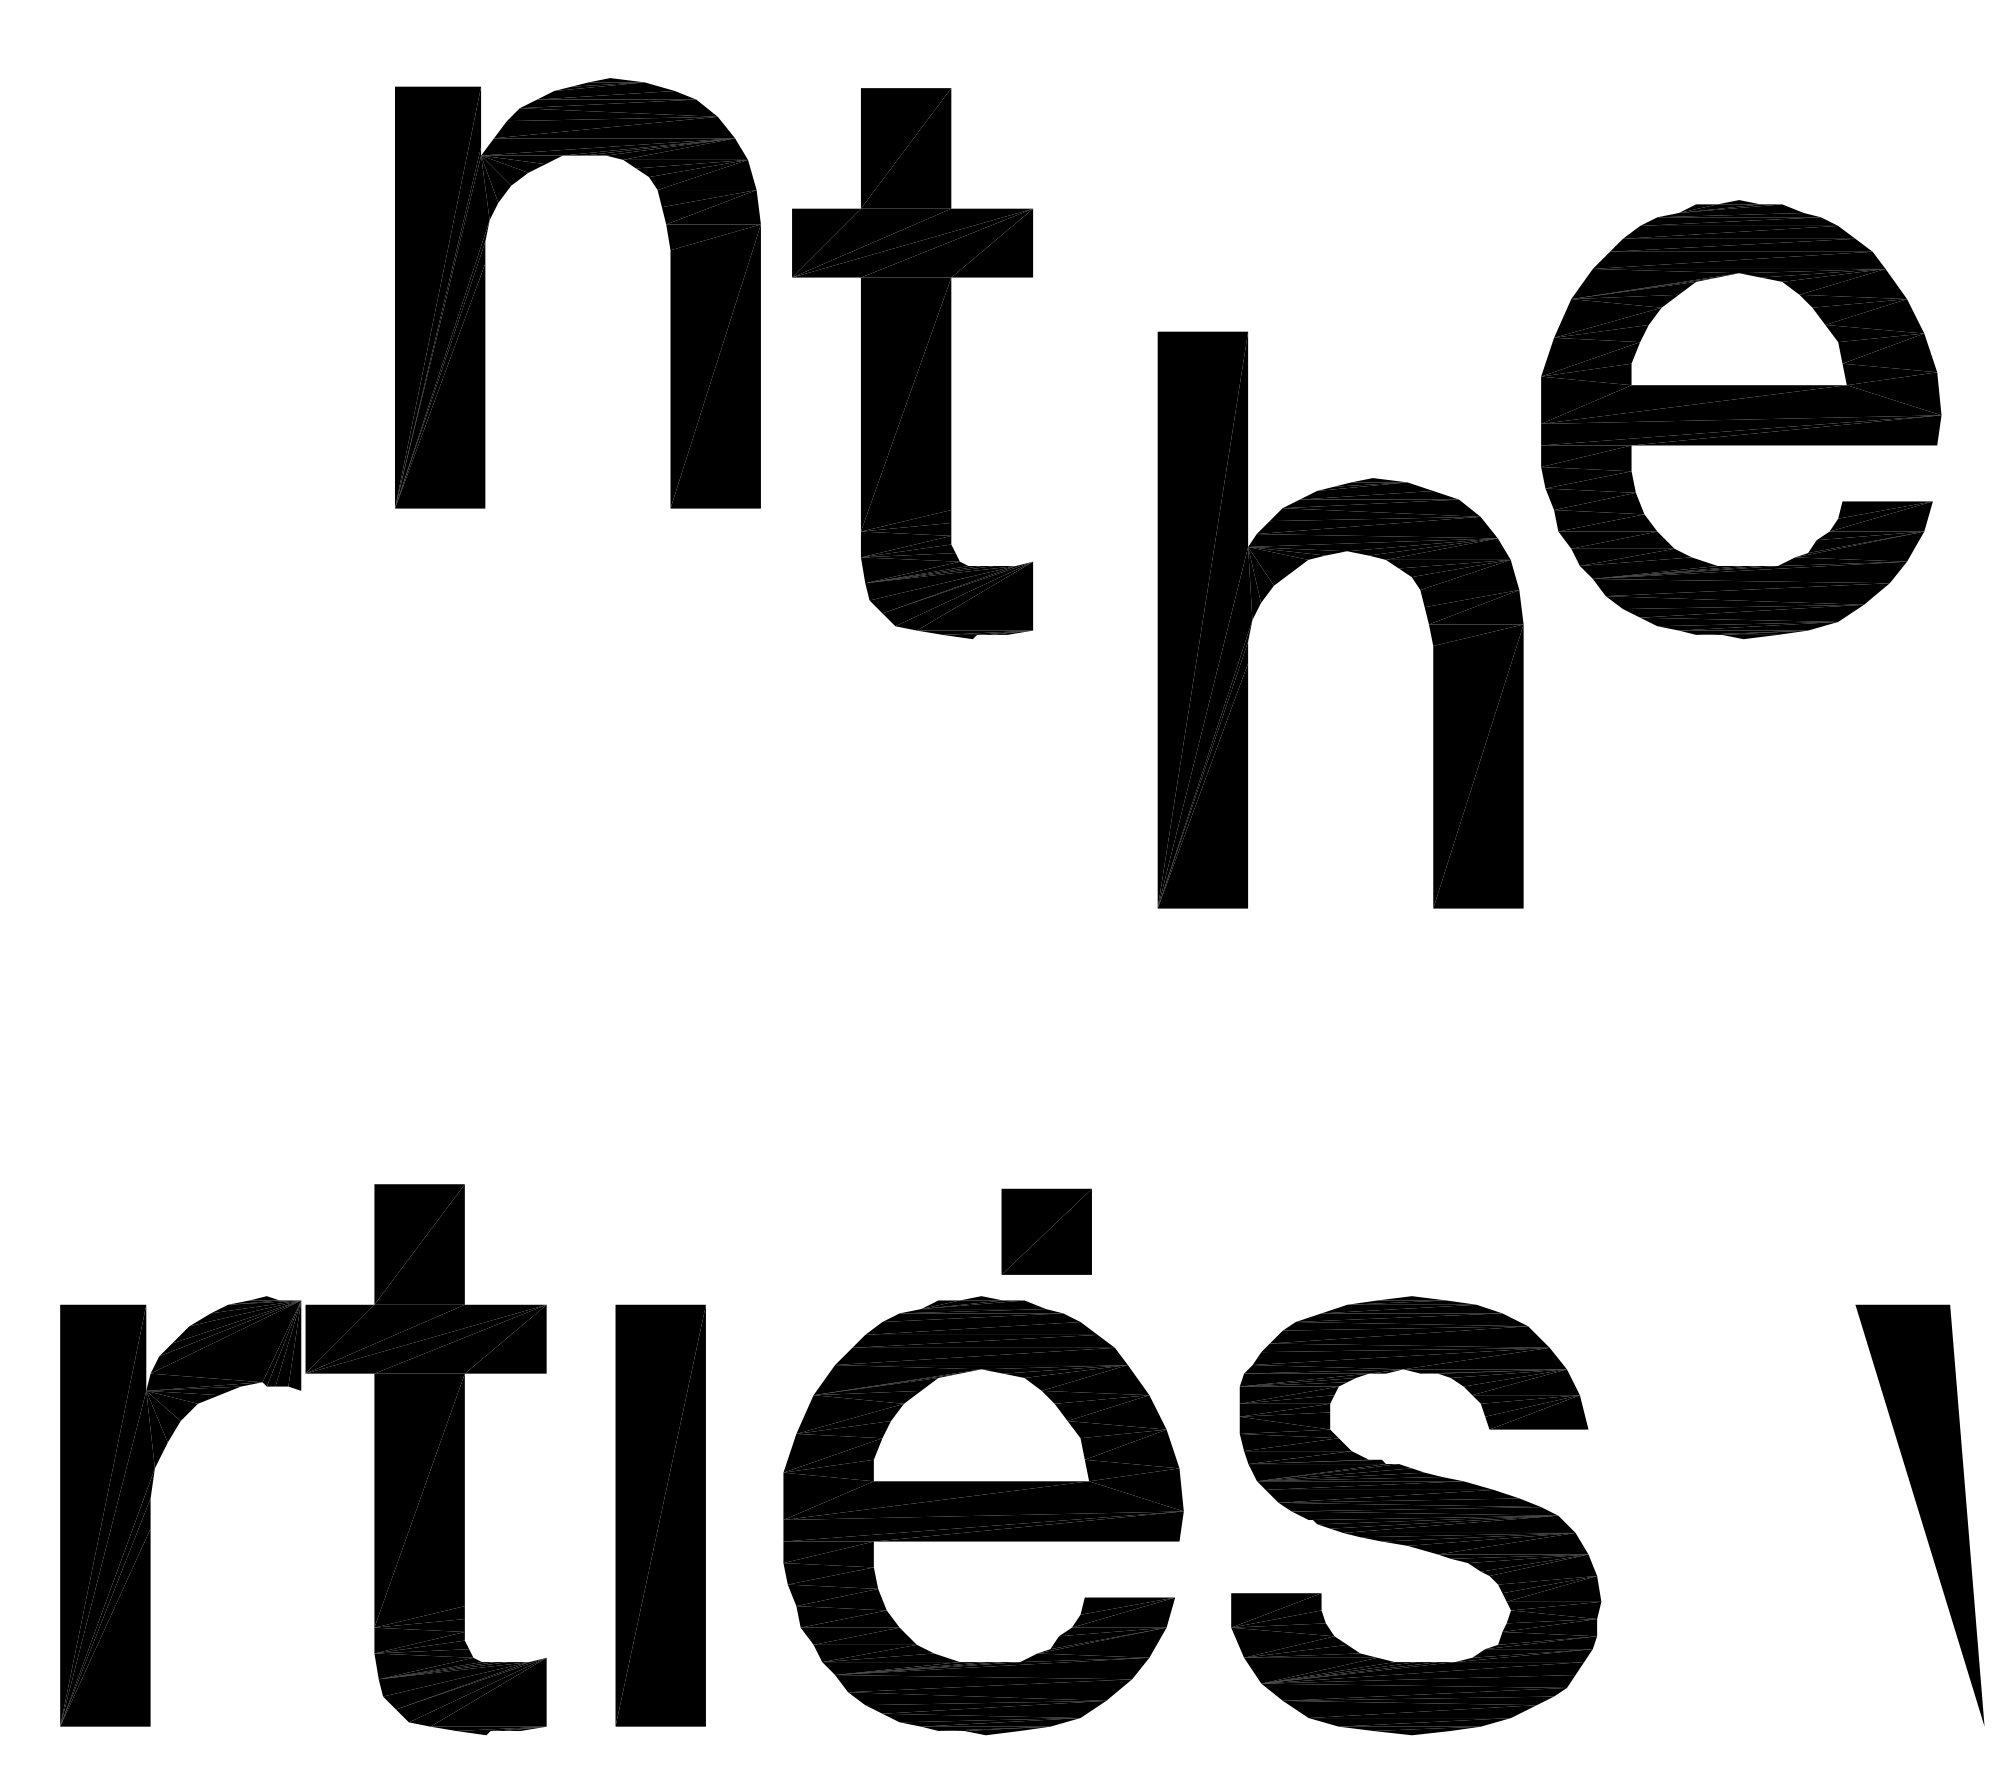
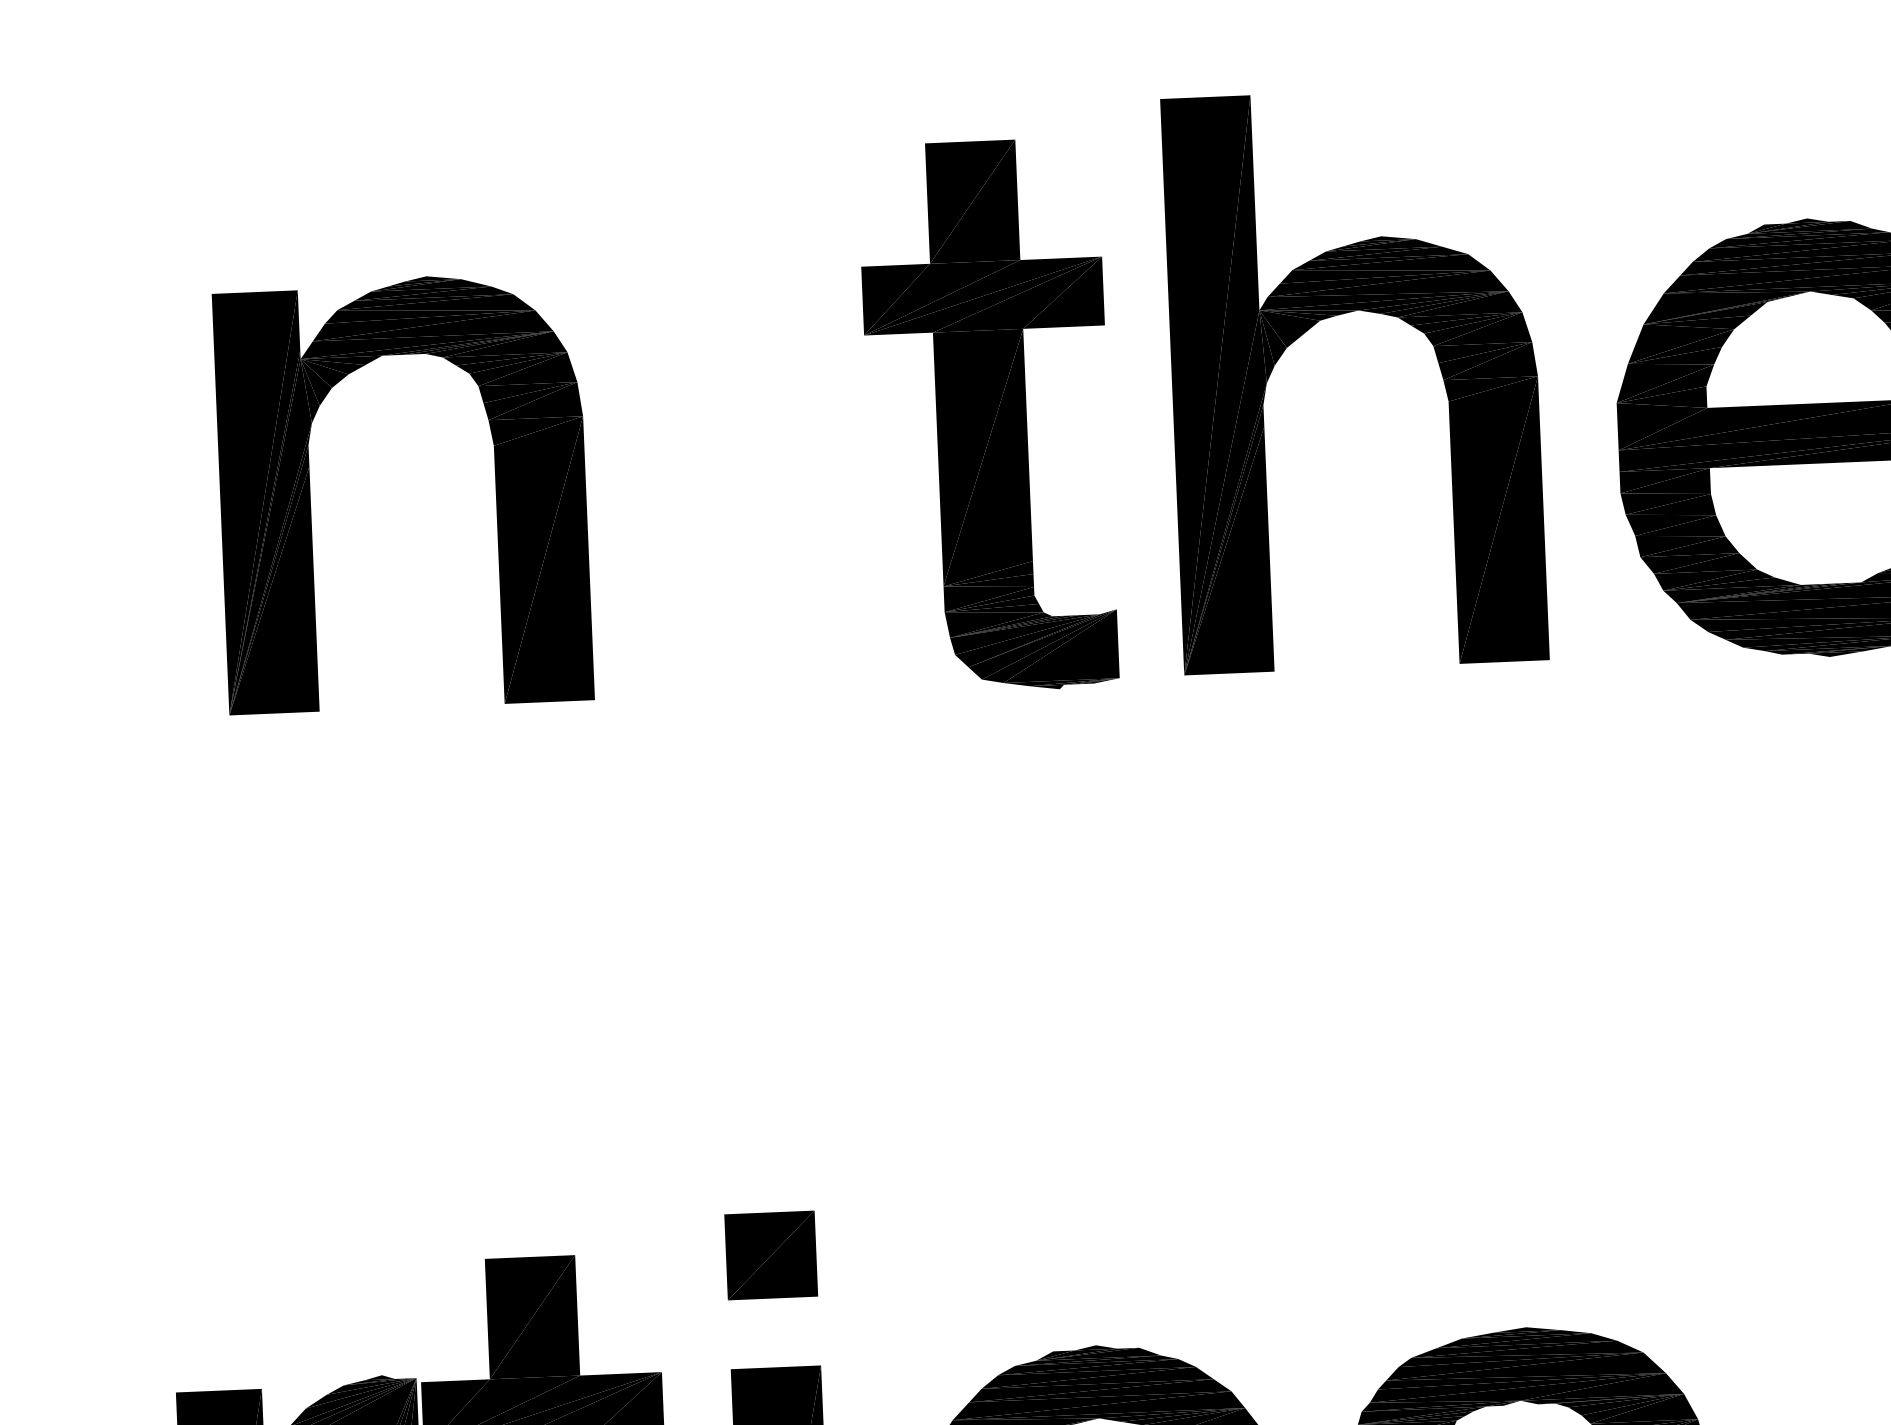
part: (485, 293) -> (310, 496), moved
part: (1327, 555) -> (1339, 315), moved
part: (1046, 1231) -> (770, 1255), moved

